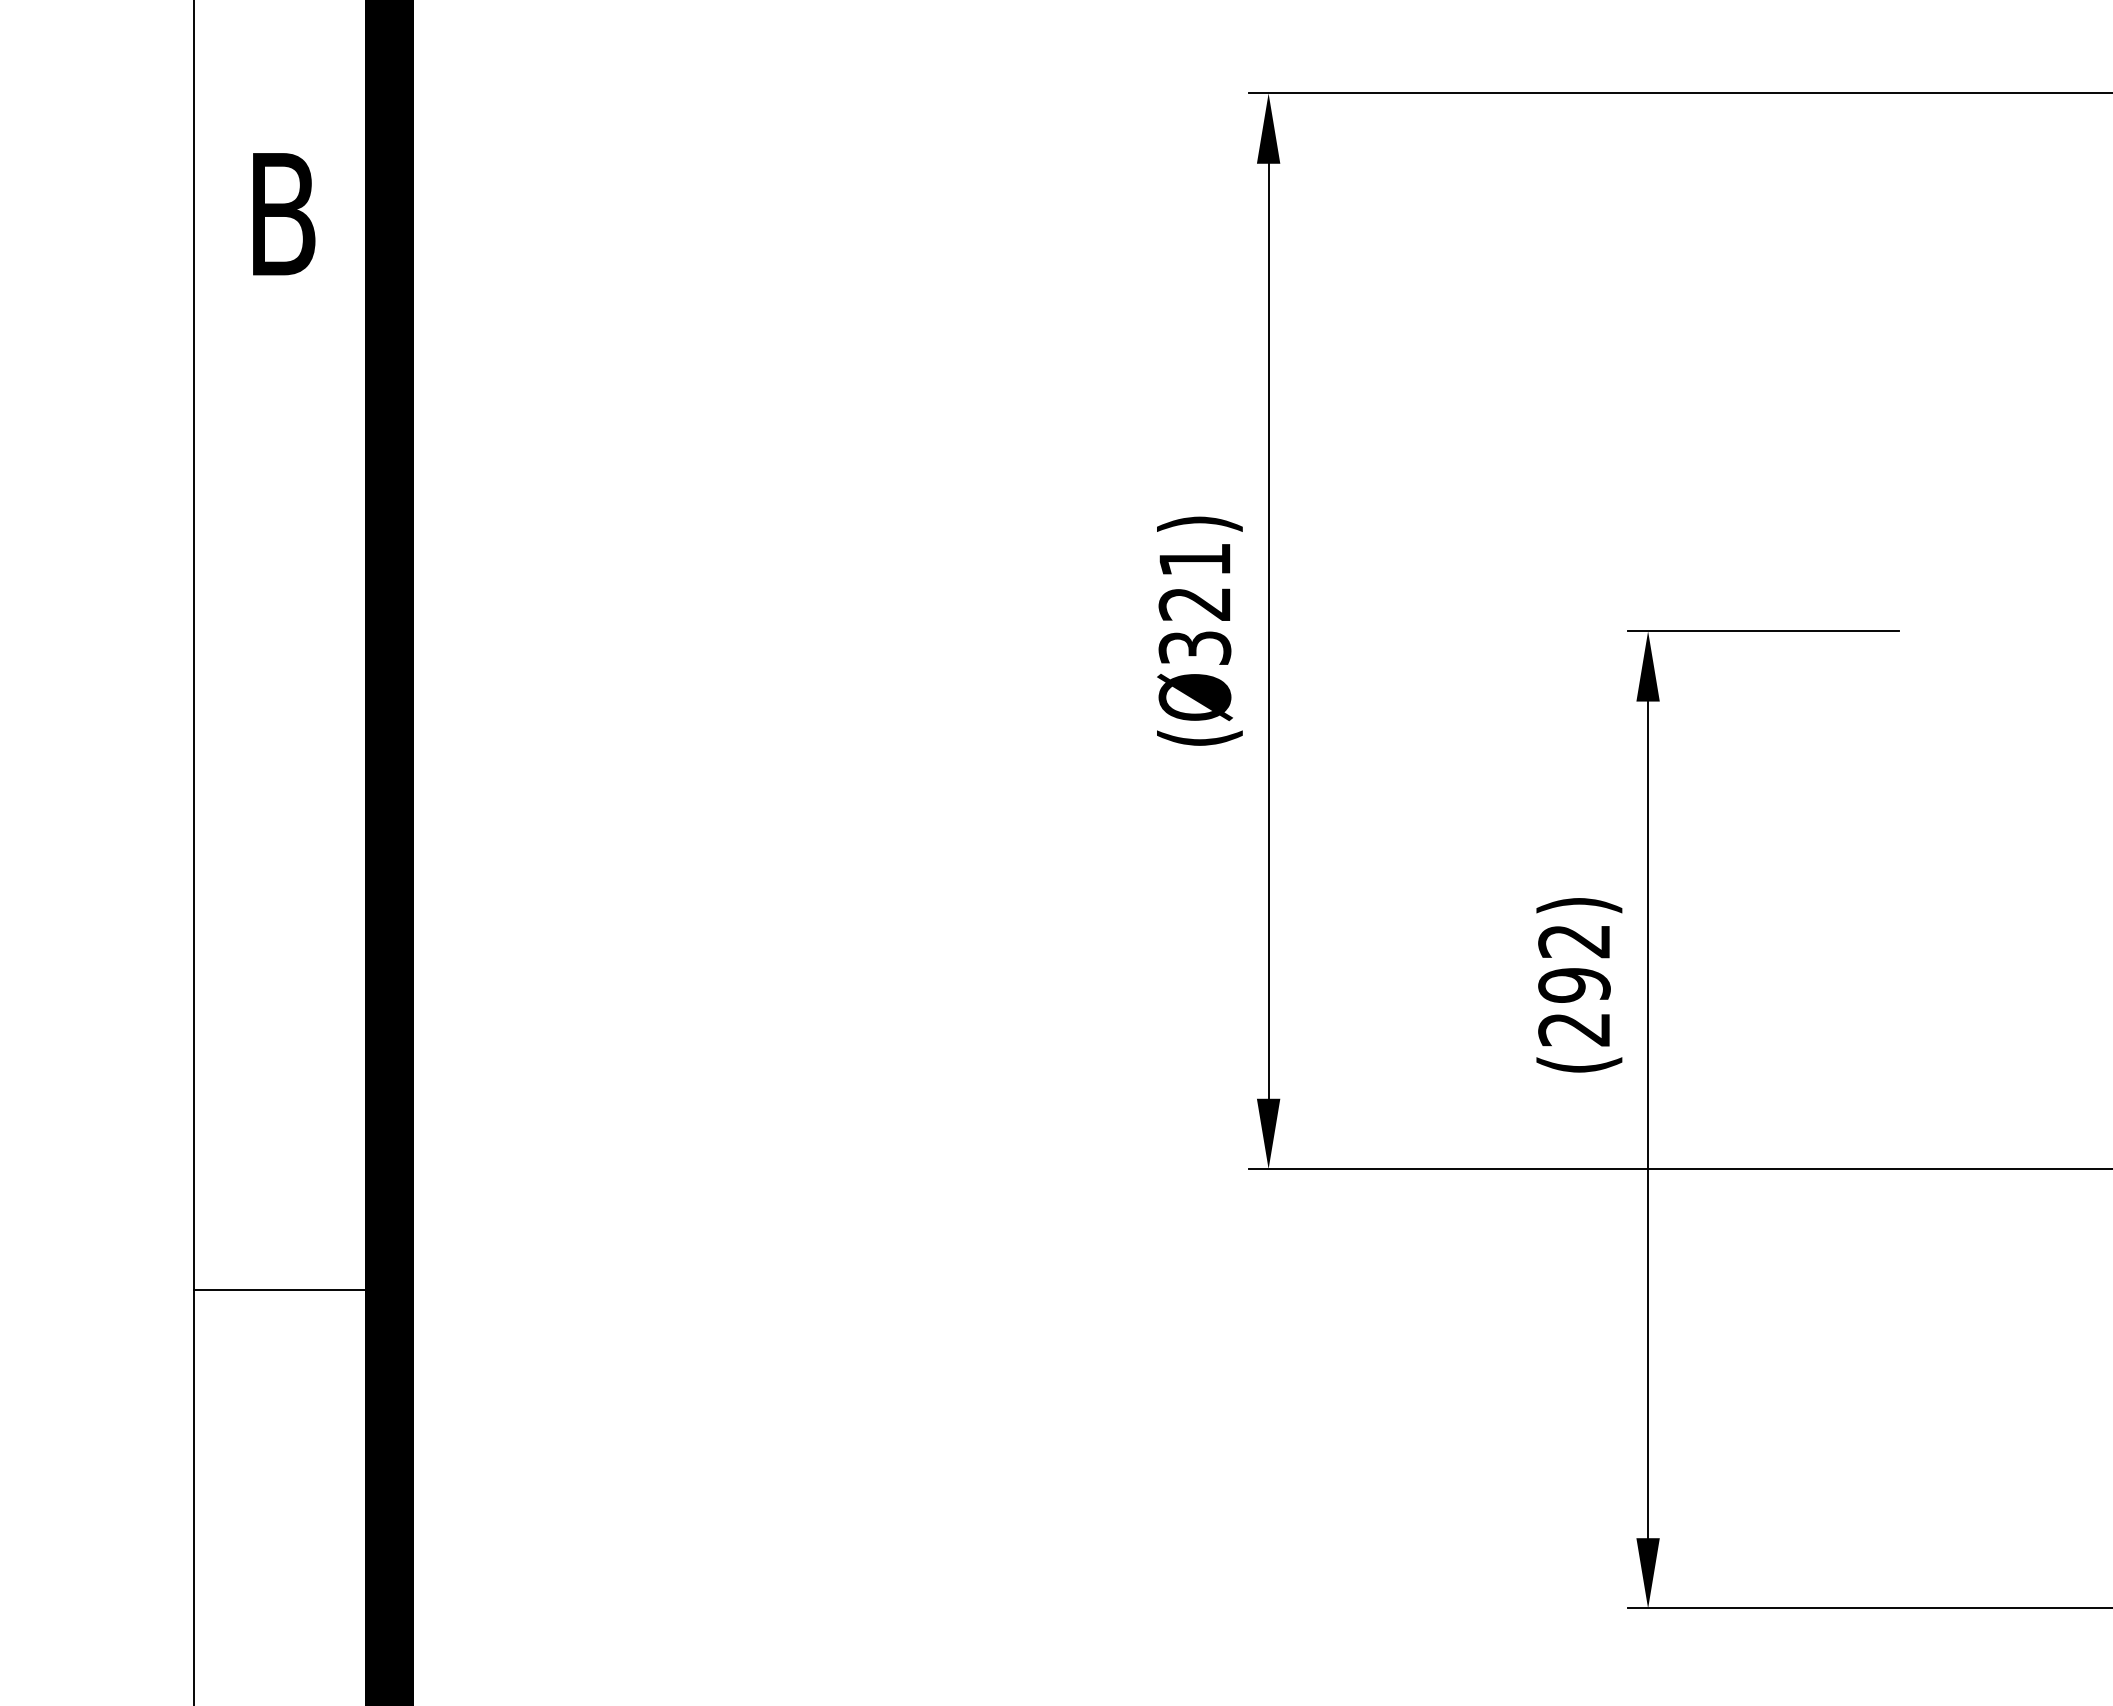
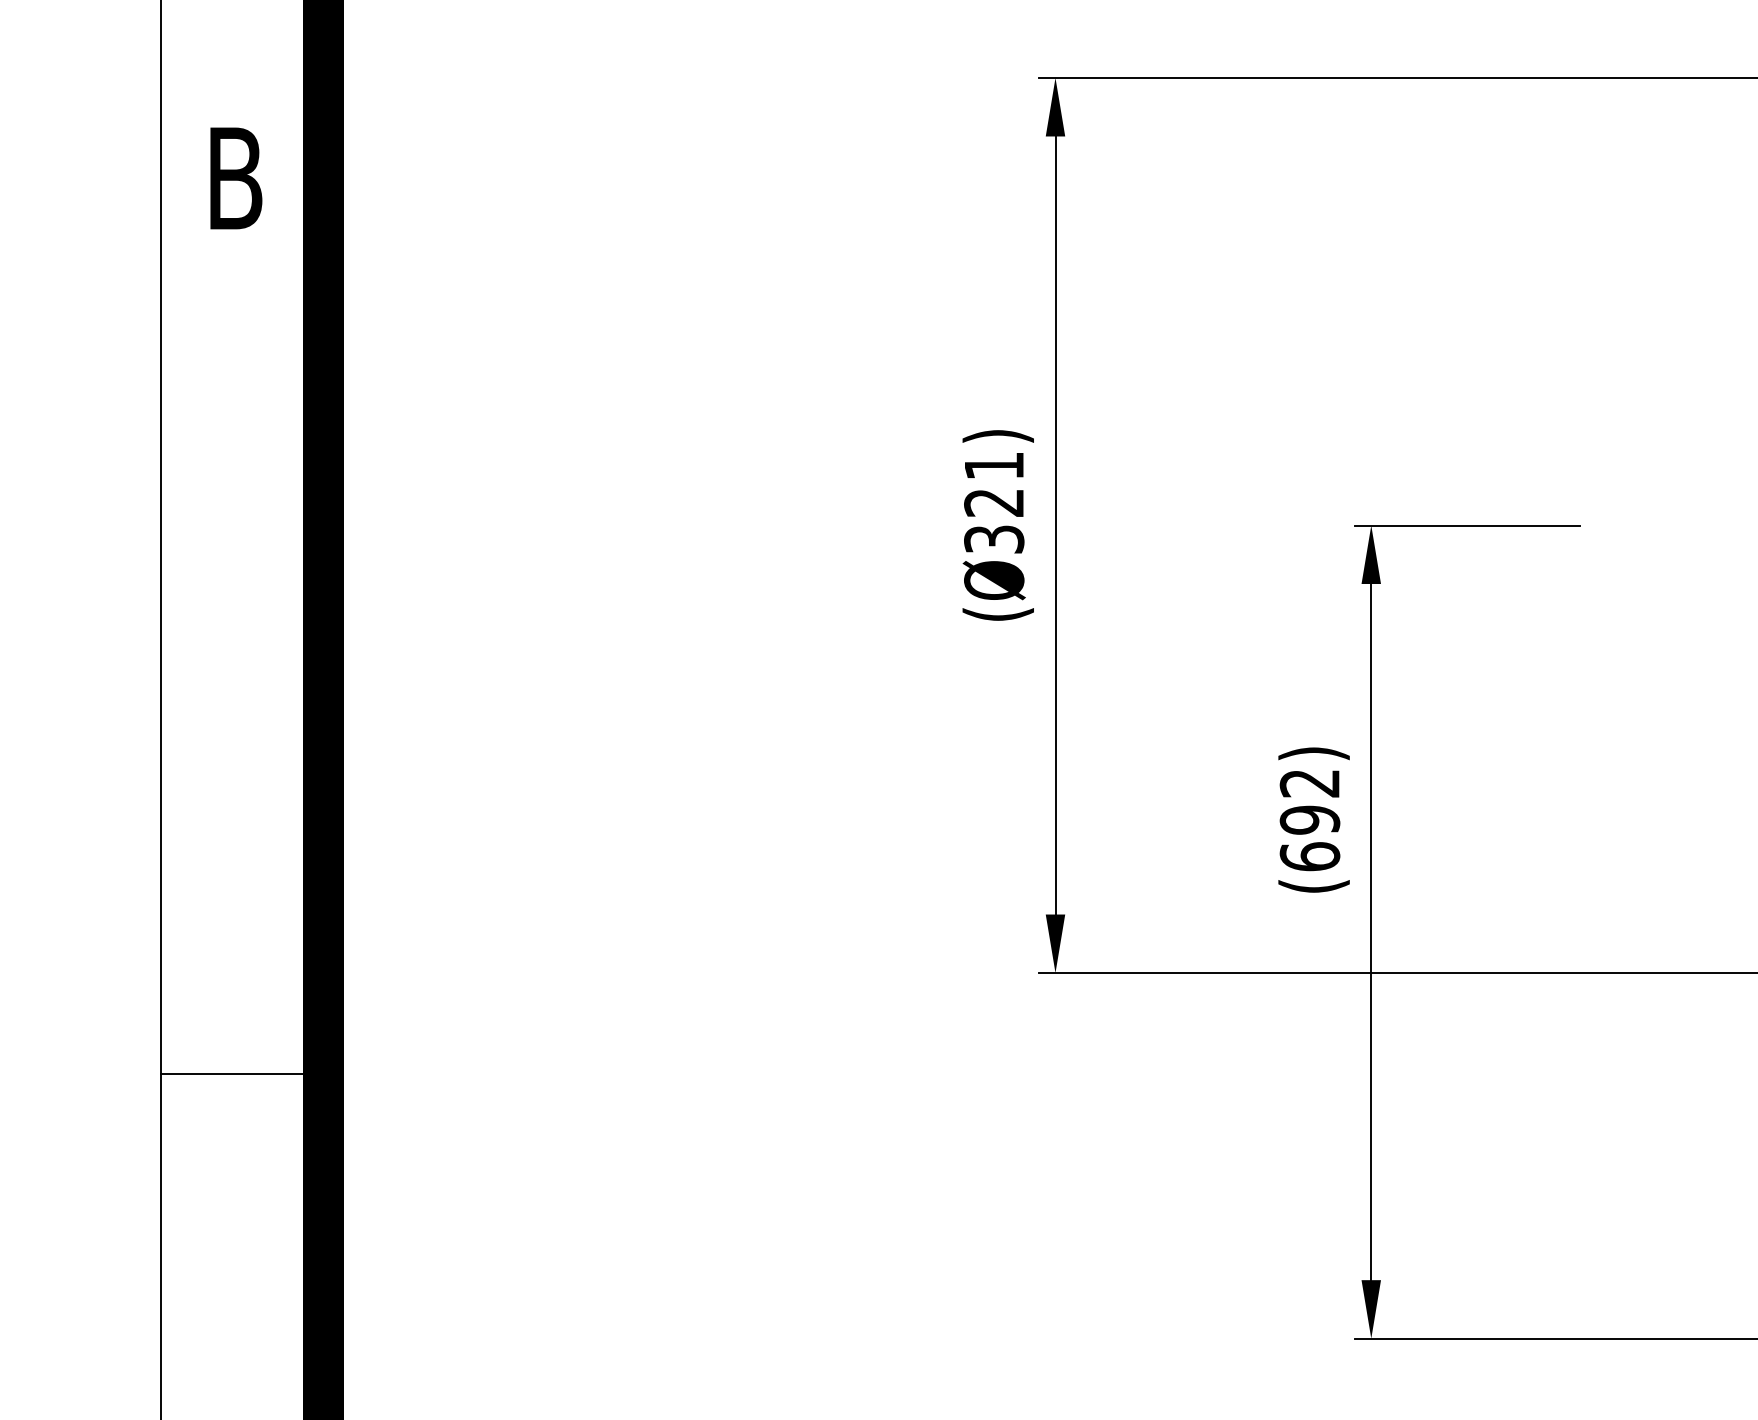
text: (1574, 1028) -> (1310, 856), (292) -> (692)

